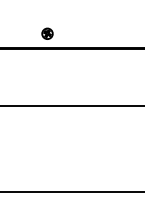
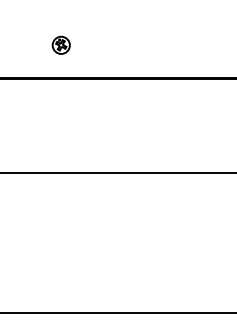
part: (47, 33) -> (61, 44), moved

